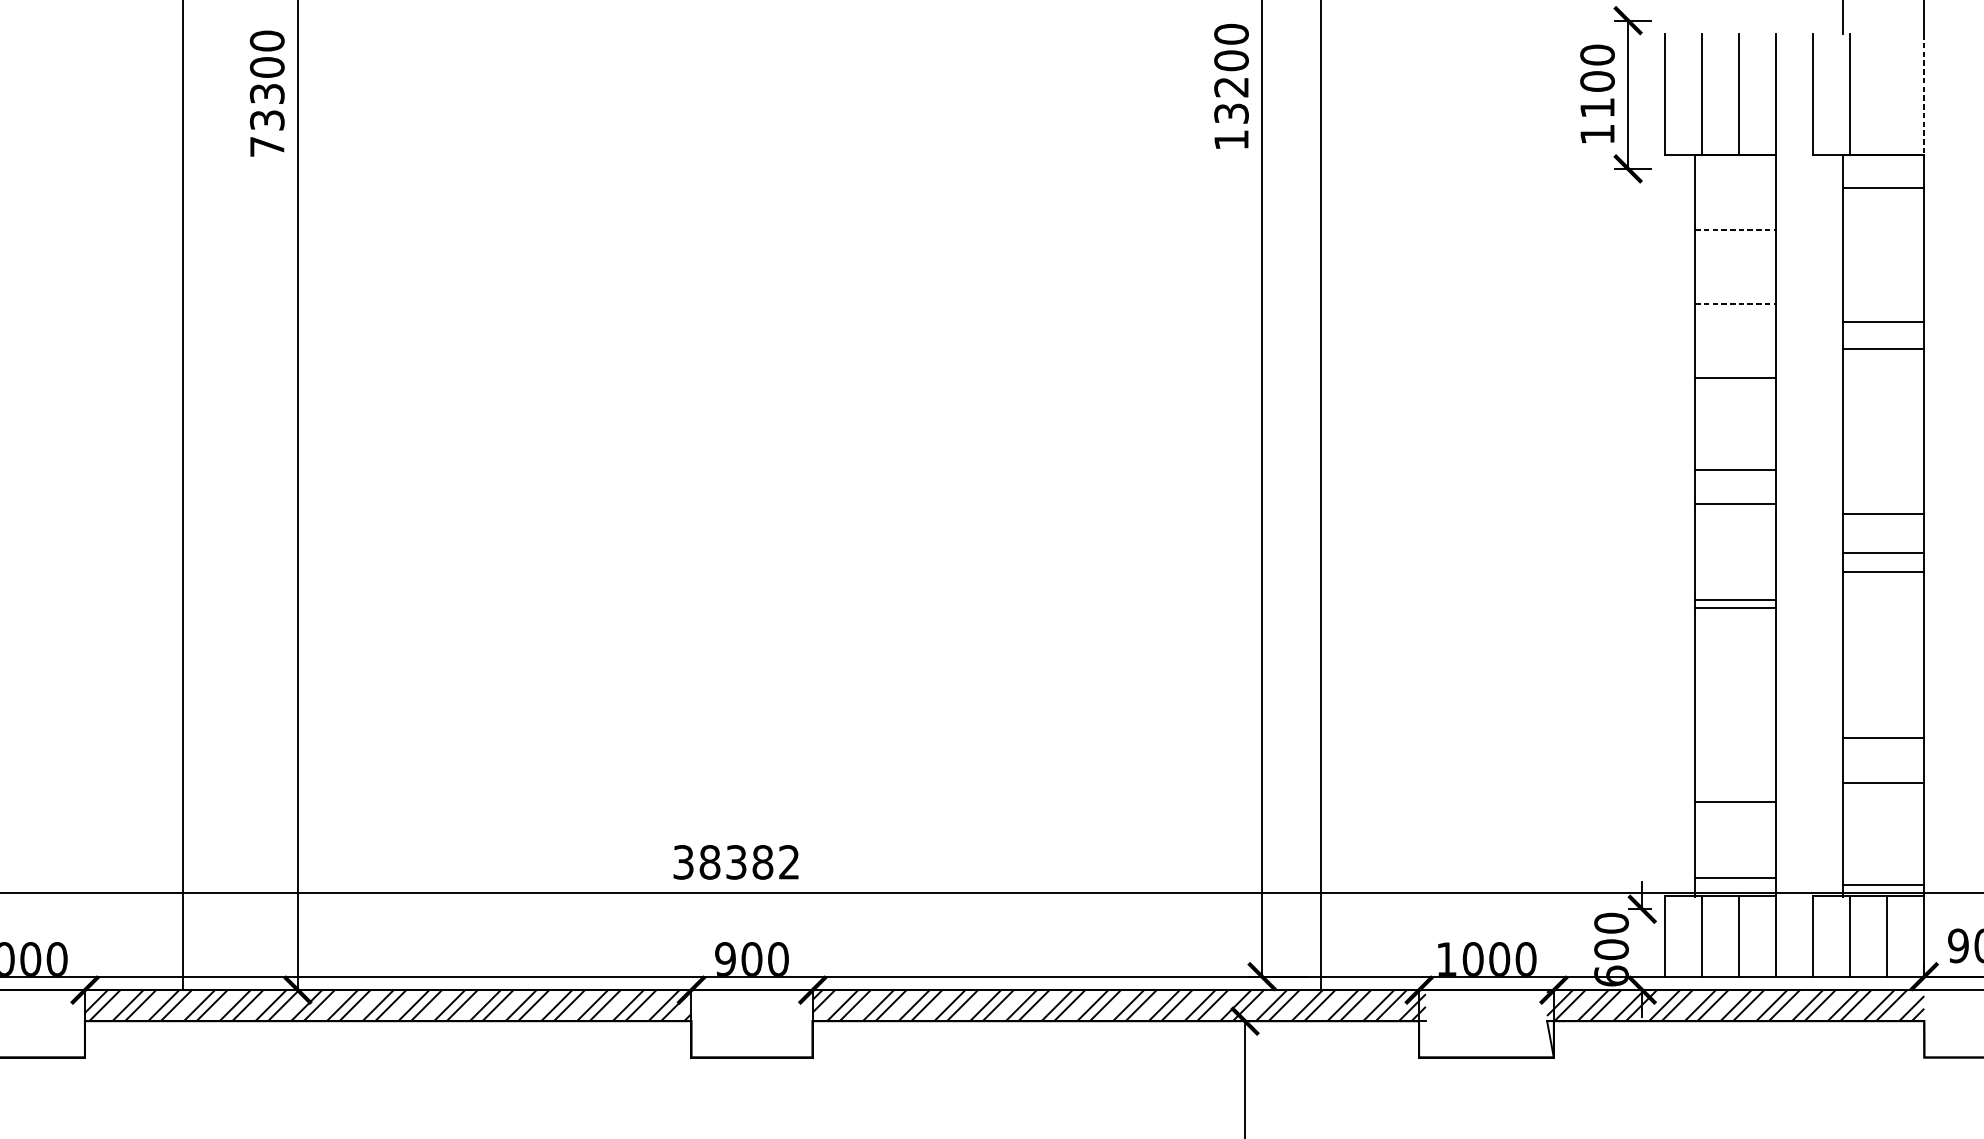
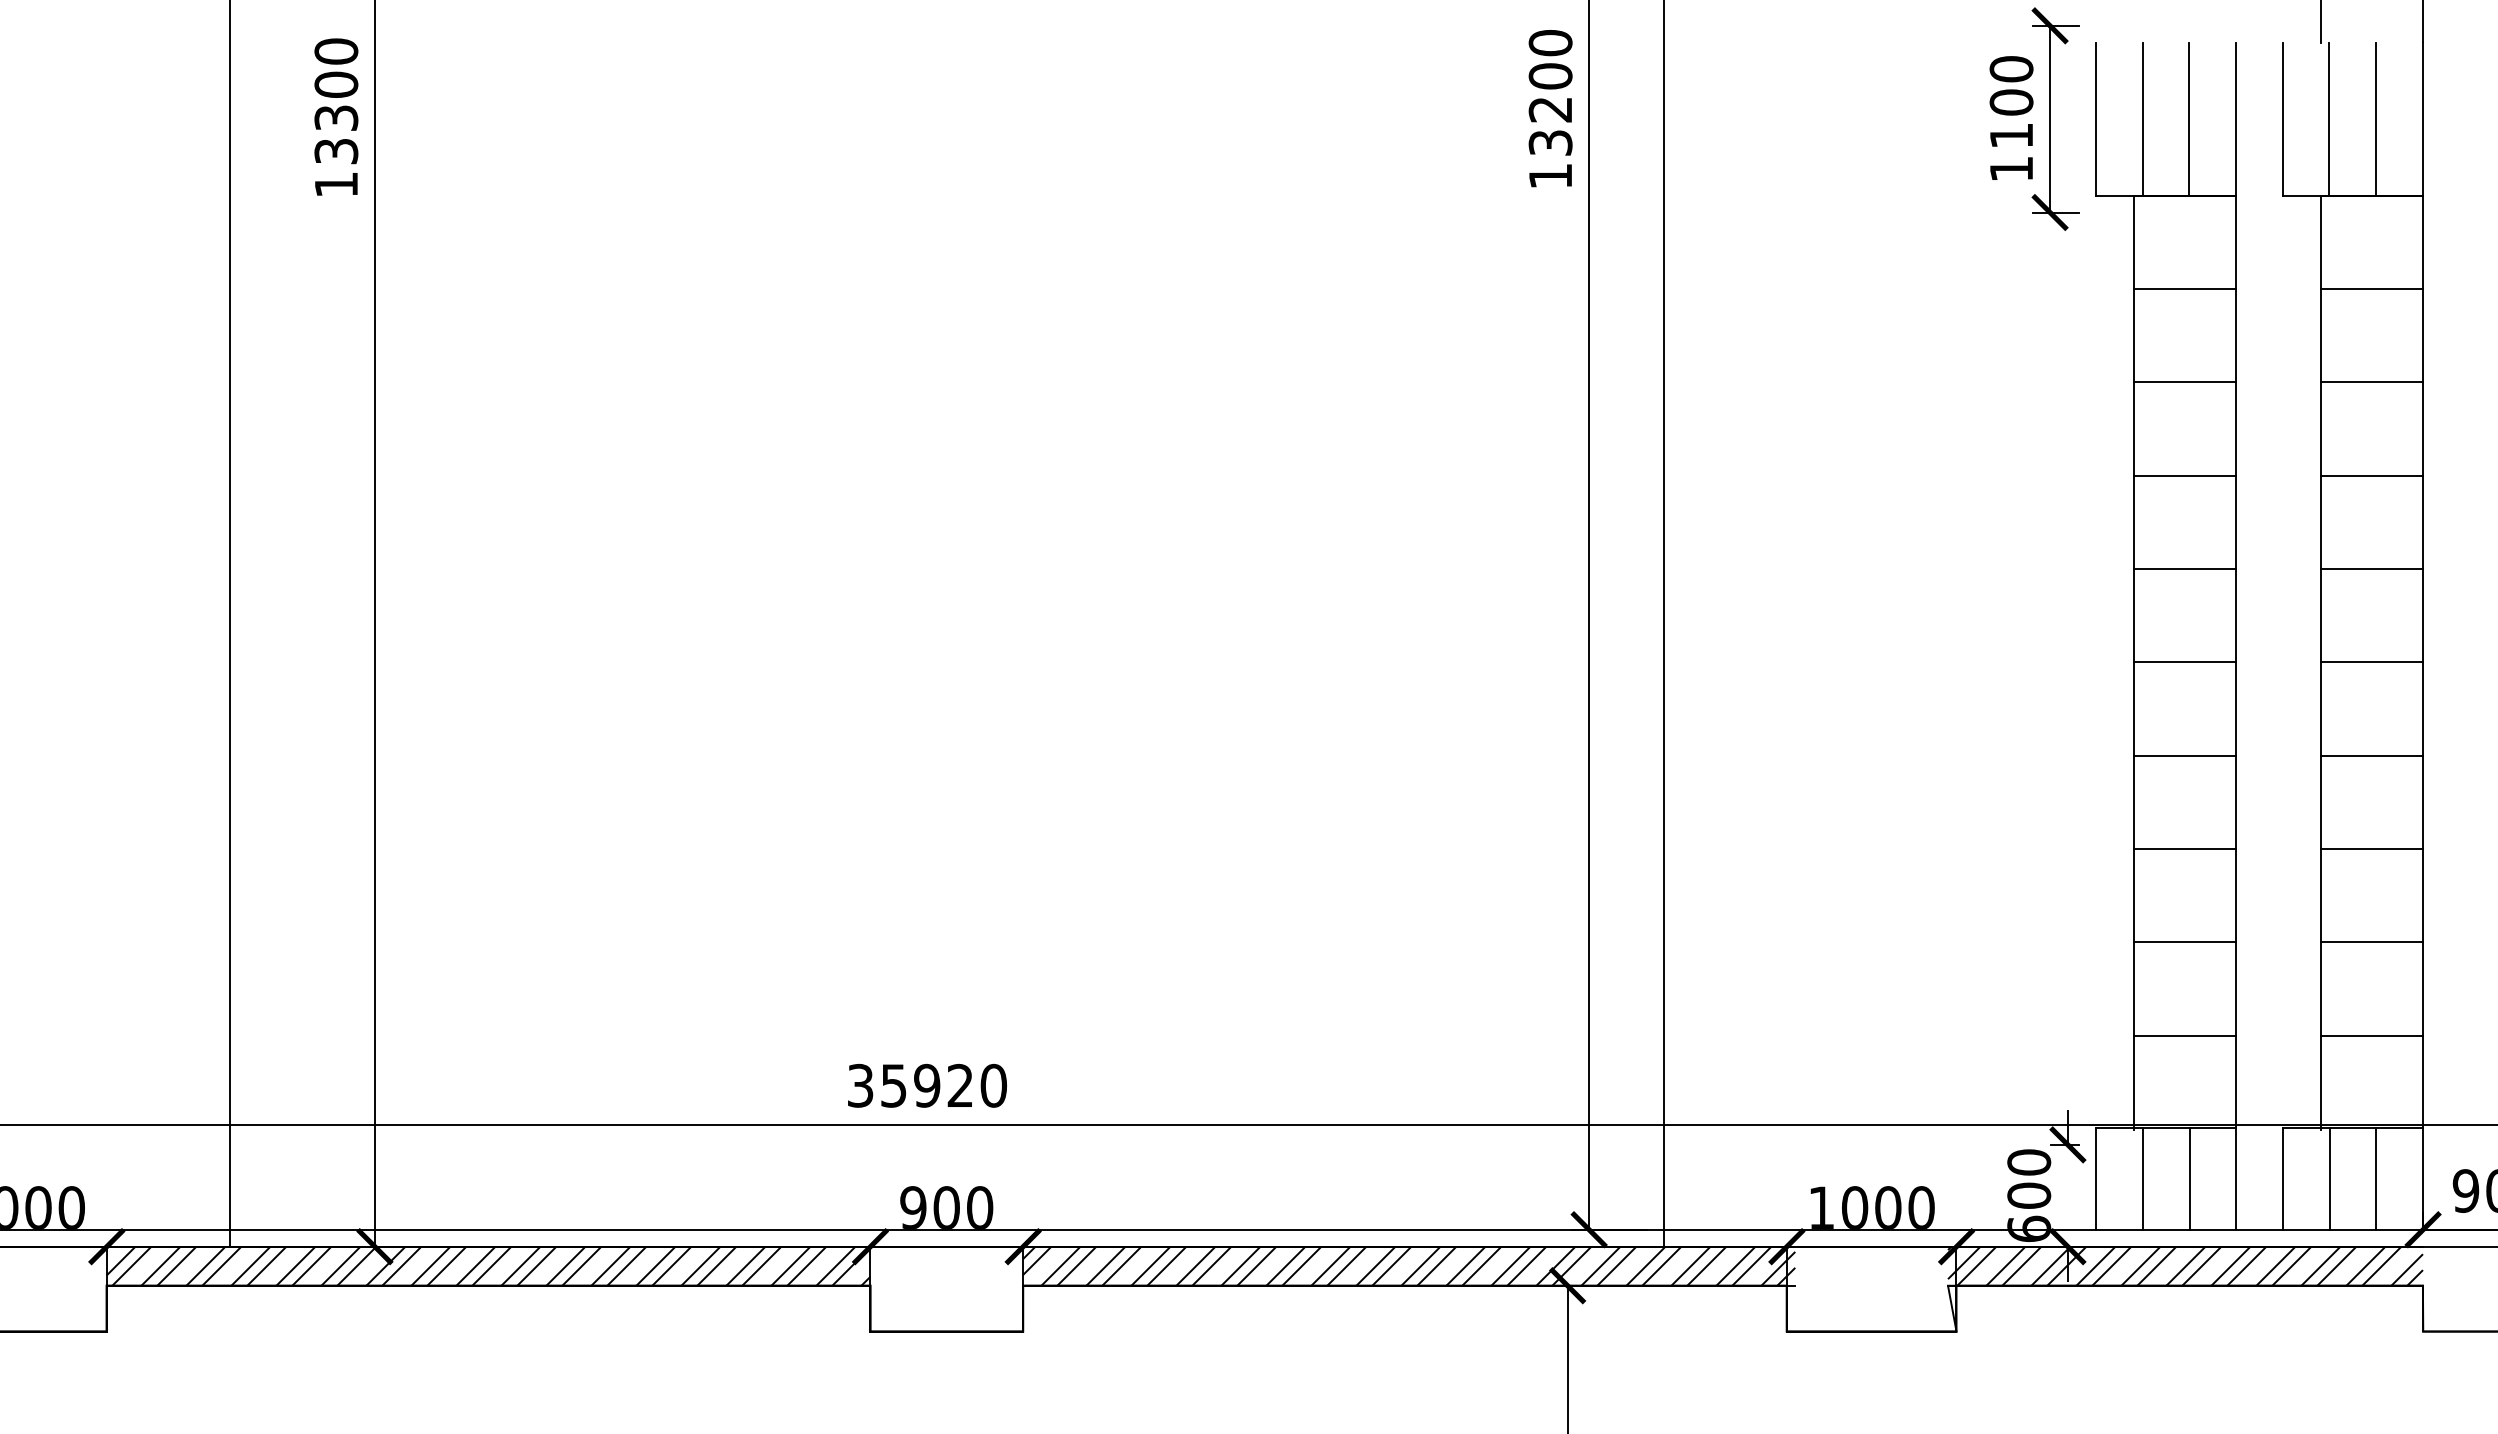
line: (1887, 94) -> (2376, 118), added
line: (1923, 95) -> (2422, 119), dashed -> solid
text: (267, 146) -> (336, 184), 73300 -> 13300
line: (1883, 187) -> (2371, 288), moved
line: (1735, 229) -> (2185, 288), dashed -> solid
line: (1735, 303) -> (2185, 382), dashed -> solid
line: (1883, 322) -> (2371, 475), moved
line: (1883, 349) -> (2371, 382), moved
line: (1735, 469) -> (2185, 662), moved
line: (1735, 503) -> (2185, 568), moved
line: (1883, 513) -> (2371, 568), moved
line: (1883, 552) -> (2371, 755), moved
line: (1883, 572) -> (2371, 662), moved
line: (1735, 608) -> (2185, 849), moved
line: (1883, 737) -> (2371, 848), moved
line: (1883, 783) -> (2371, 942), moved
line: (1735, 802) -> (2185, 942), moved
text: (750, 862) -> (944, 1085), 38382 -> 35920
line: (1735, 878) -> (2185, 1035), moved
line: (1883, 885) -> (2371, 1035), moved

